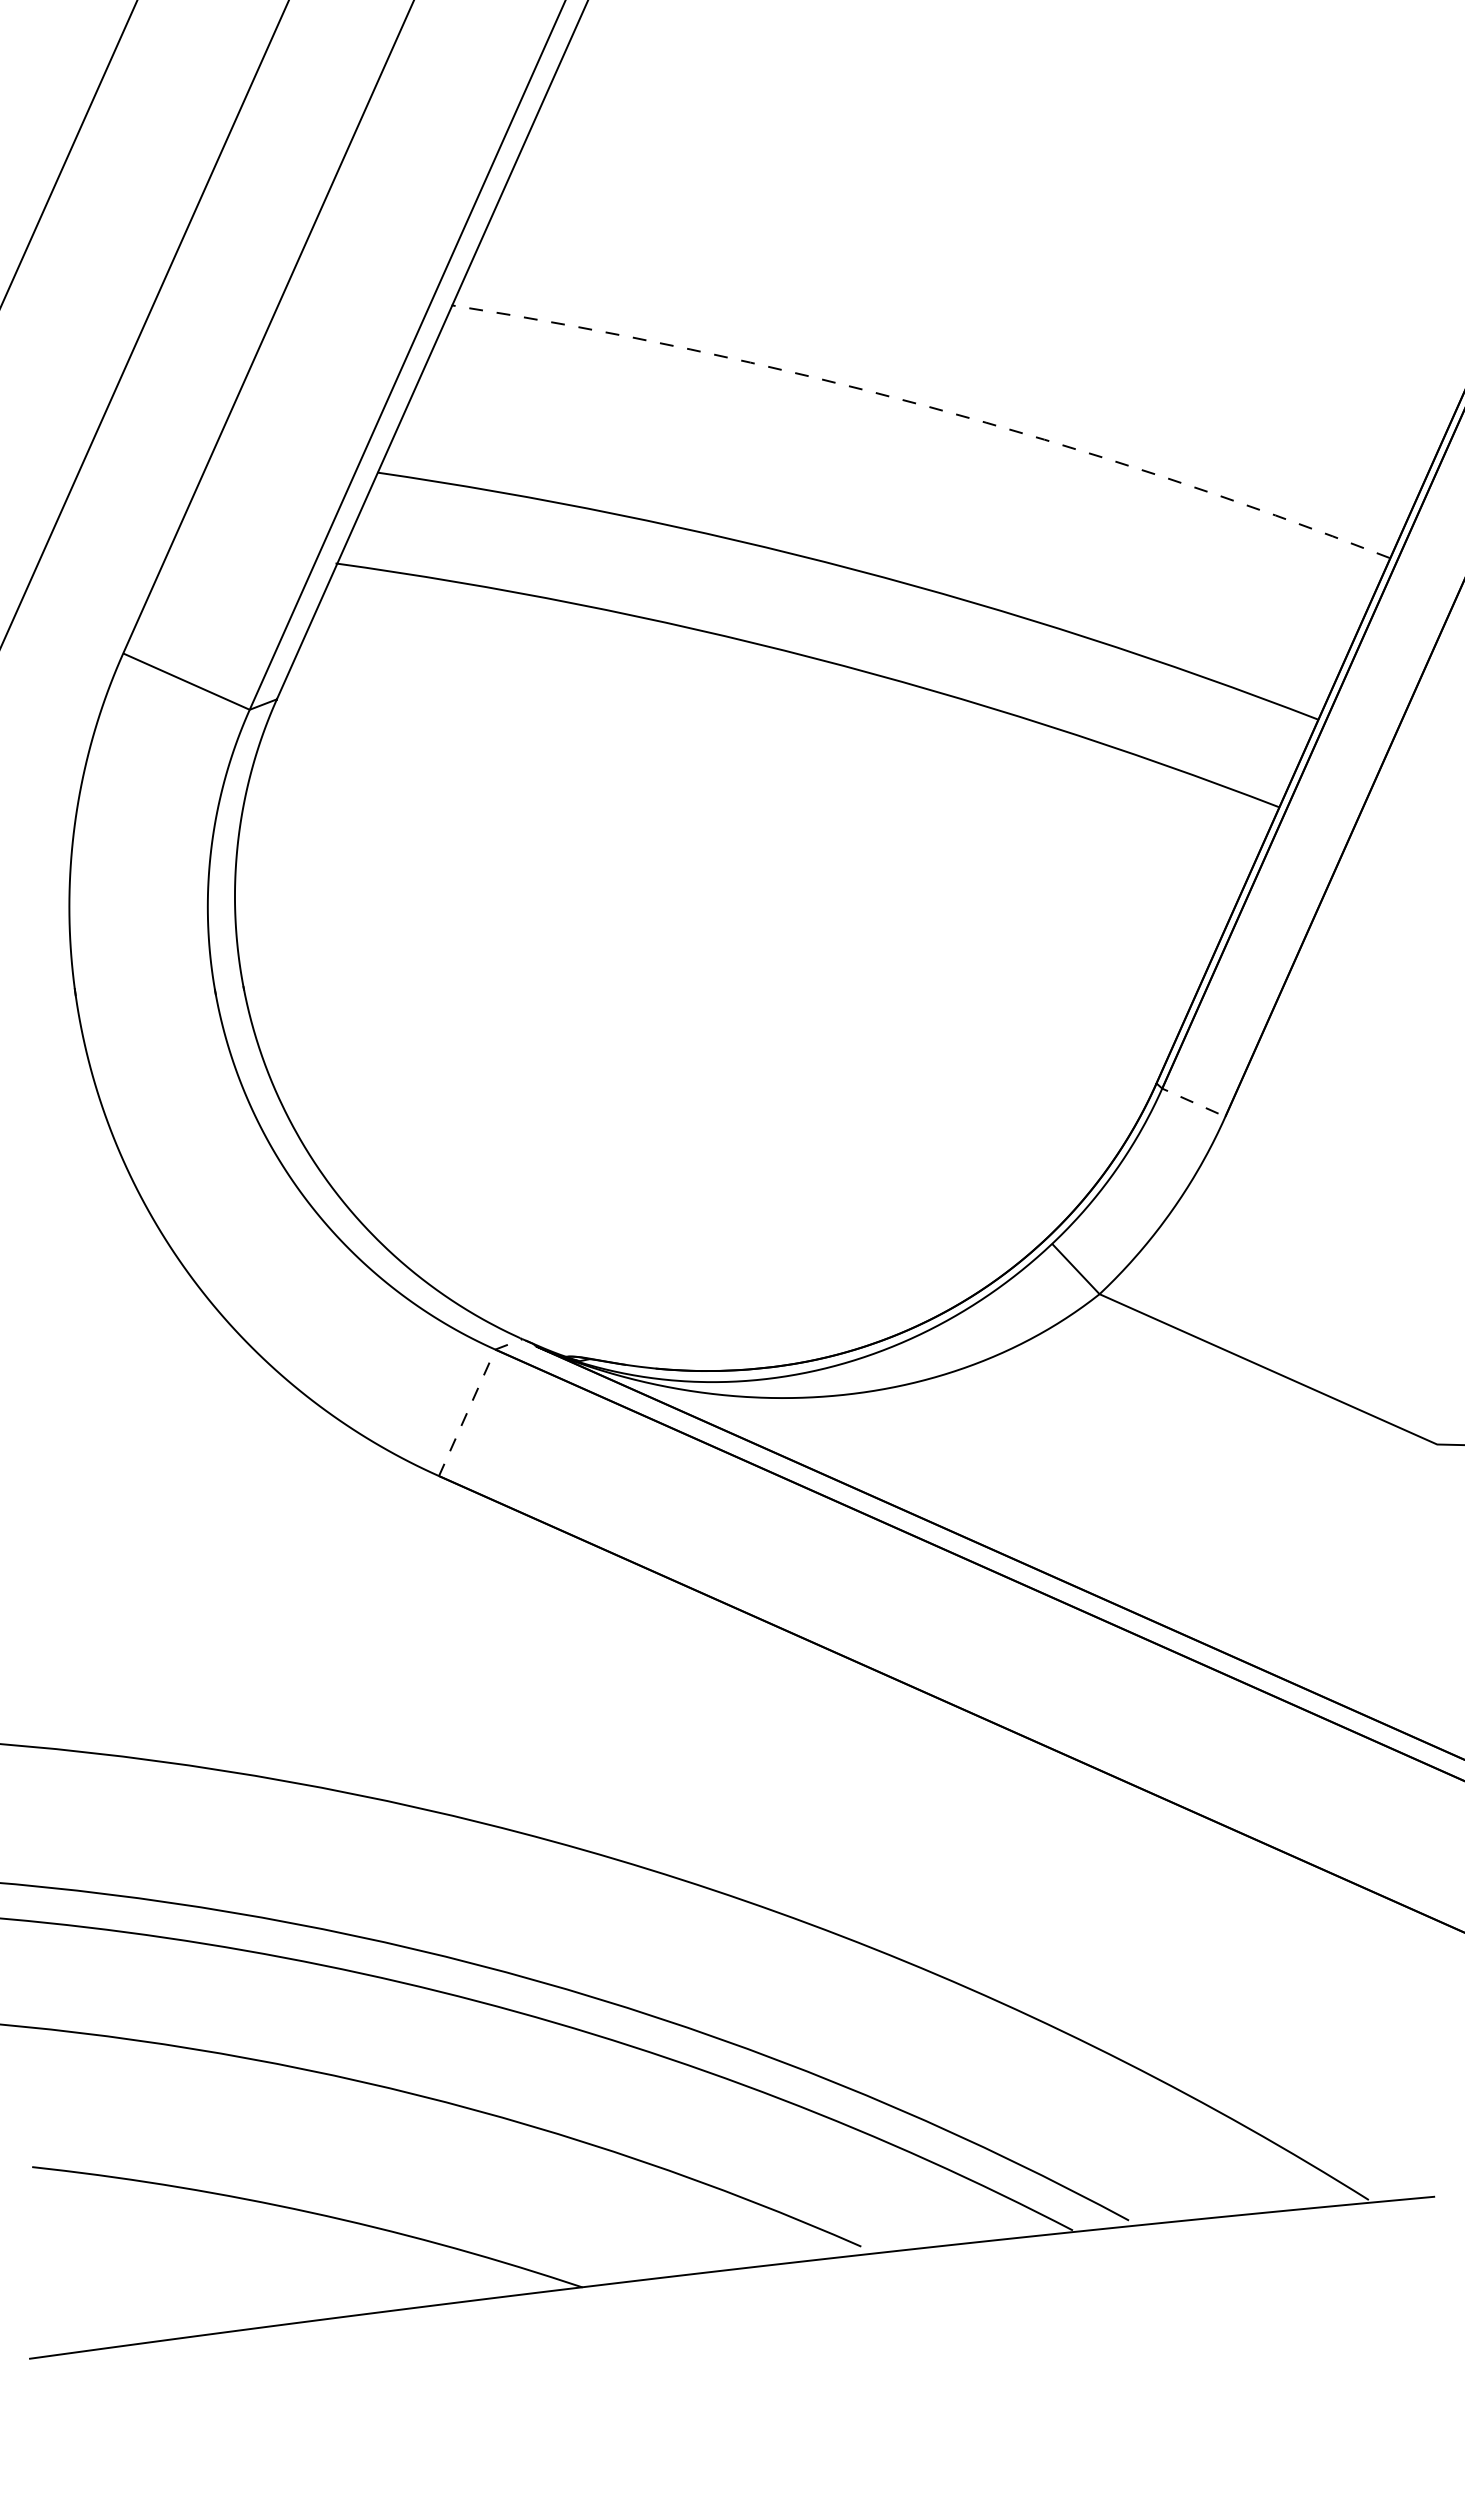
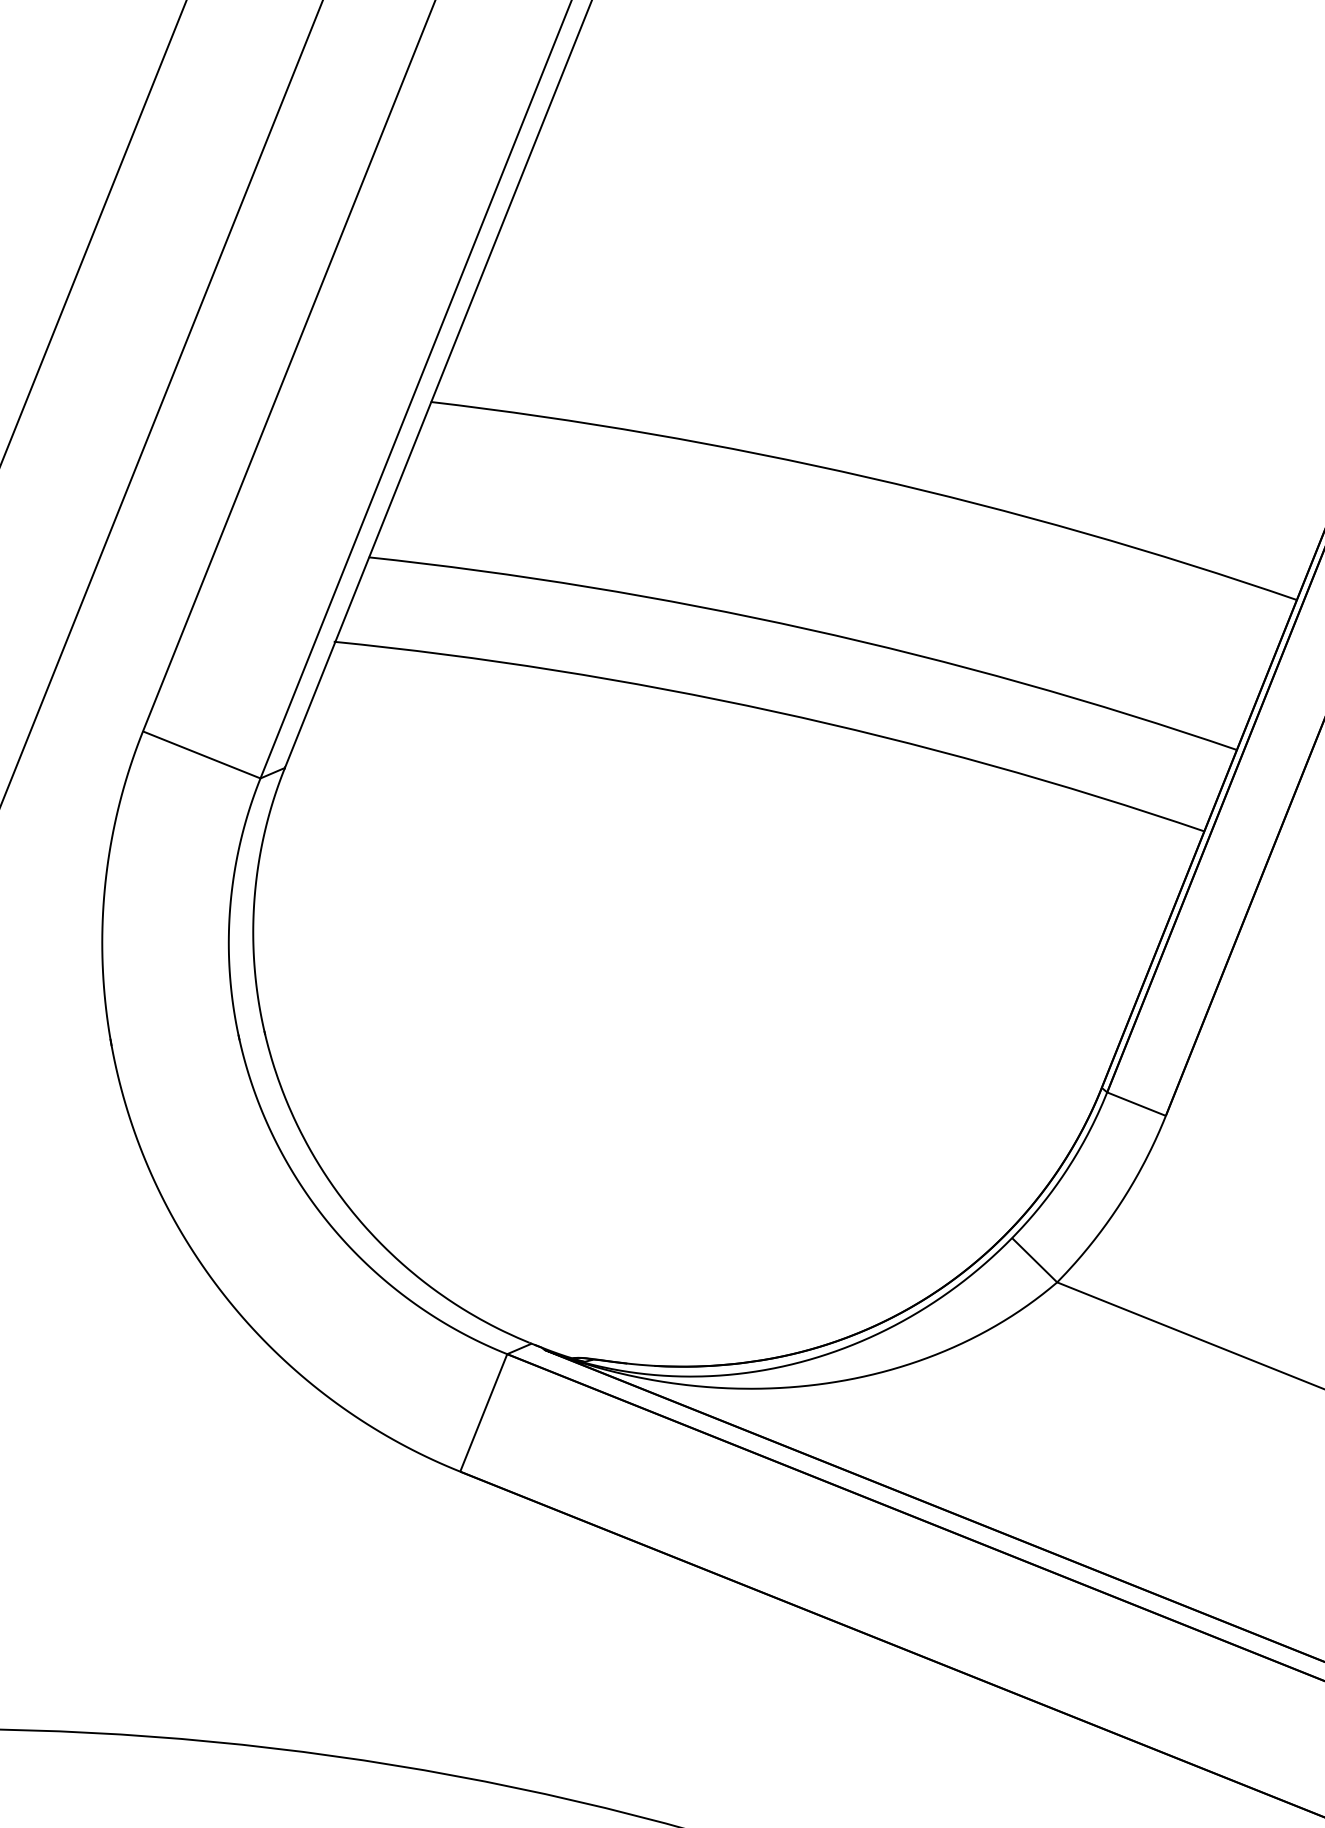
line: (927, 406) -> (868, 477), dashed -> solid
line: (1190, 1101) -> (1133, 1103), dashed -> solid
line: (475, 1393) -> (490, 1394), dashed -> solid

